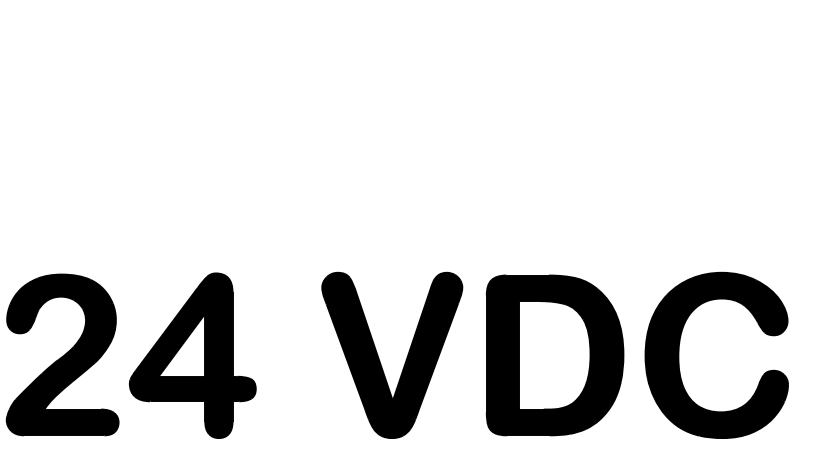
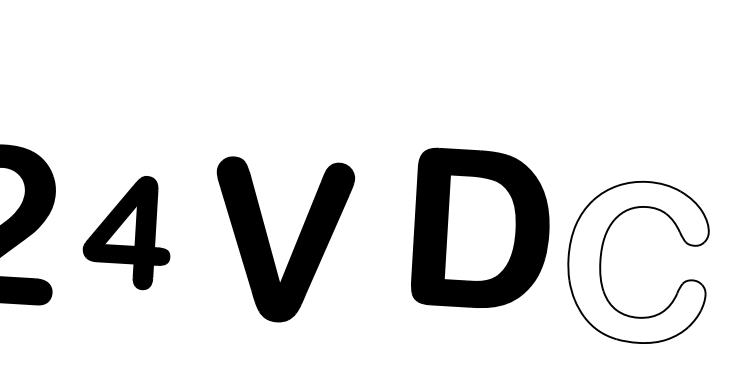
part: (192, 355) -> (127, 231), size x0.7
part: (554, 355) -> (481, 229), moved
fill: (716, 355) -> (637, 262), removed
part: (380, 360) -> (270, 245), moved

